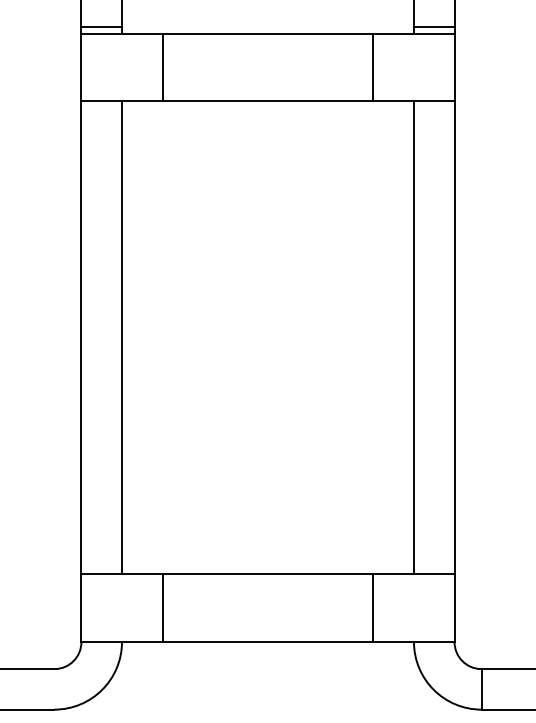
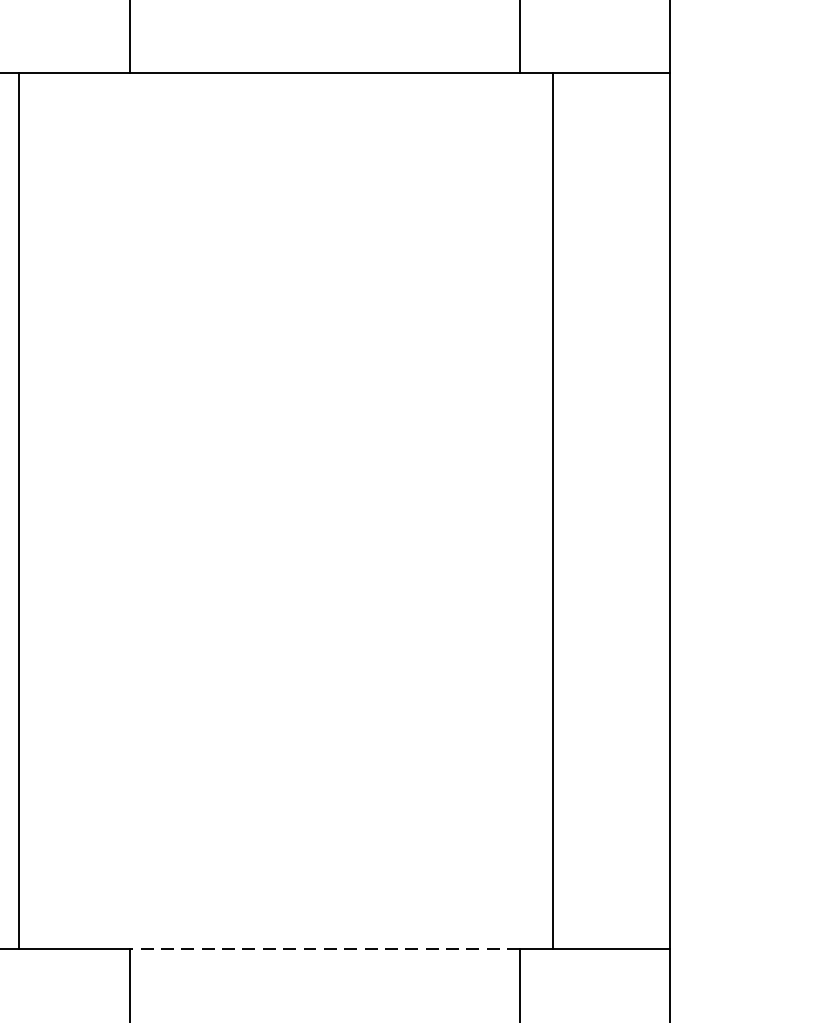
line: (122, 337) -> (20, 510), moved
line: (413, 337) -> (551, 510), moved
line: (267, 574) -> (324, 949), solid -> dashed

